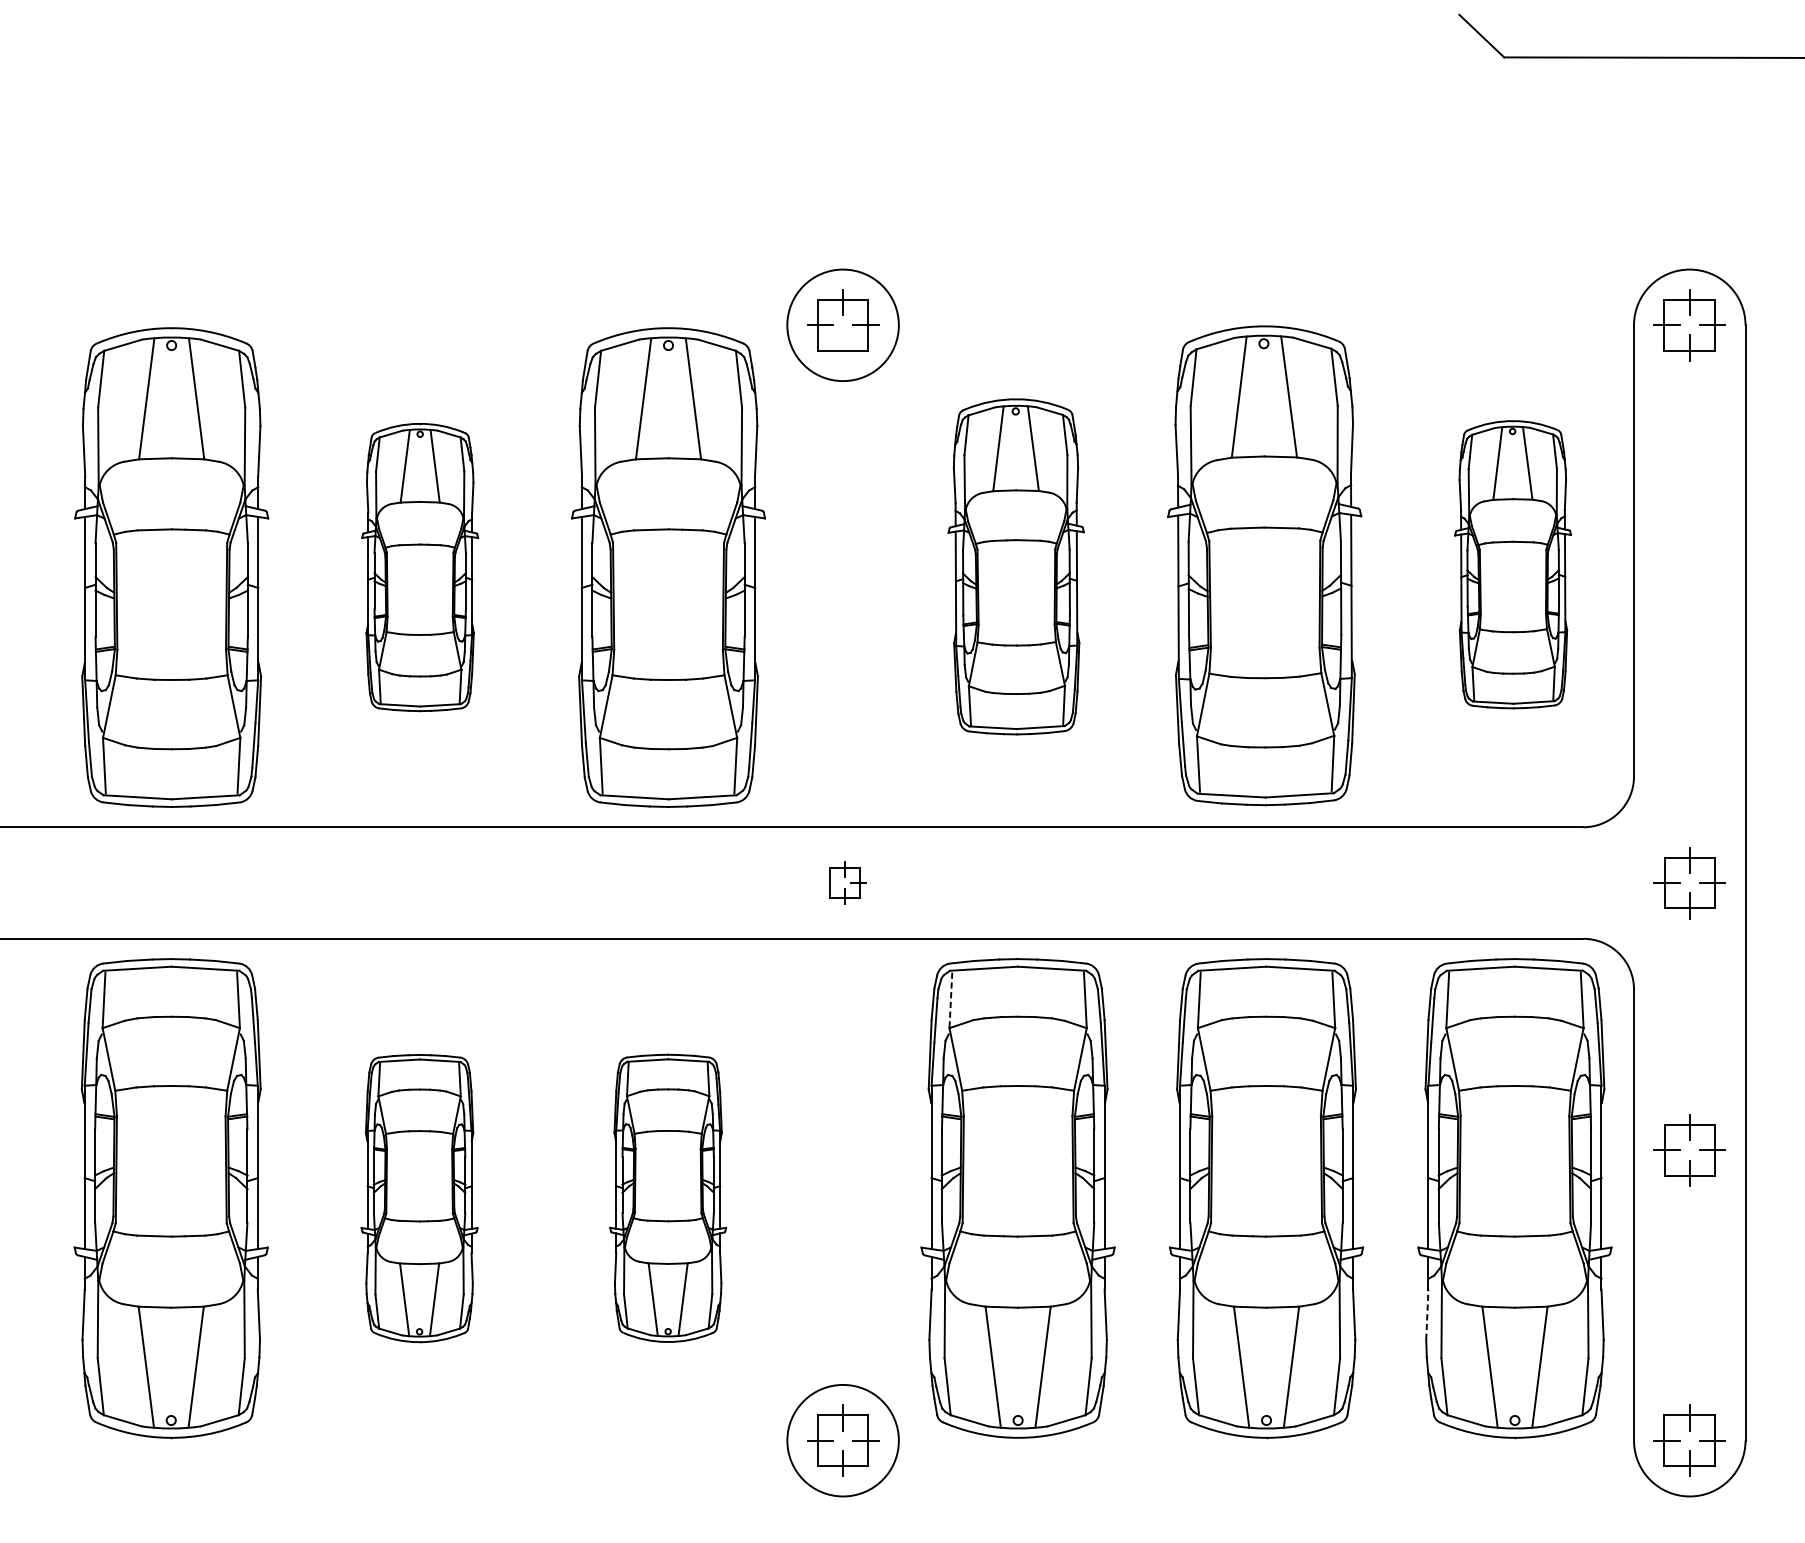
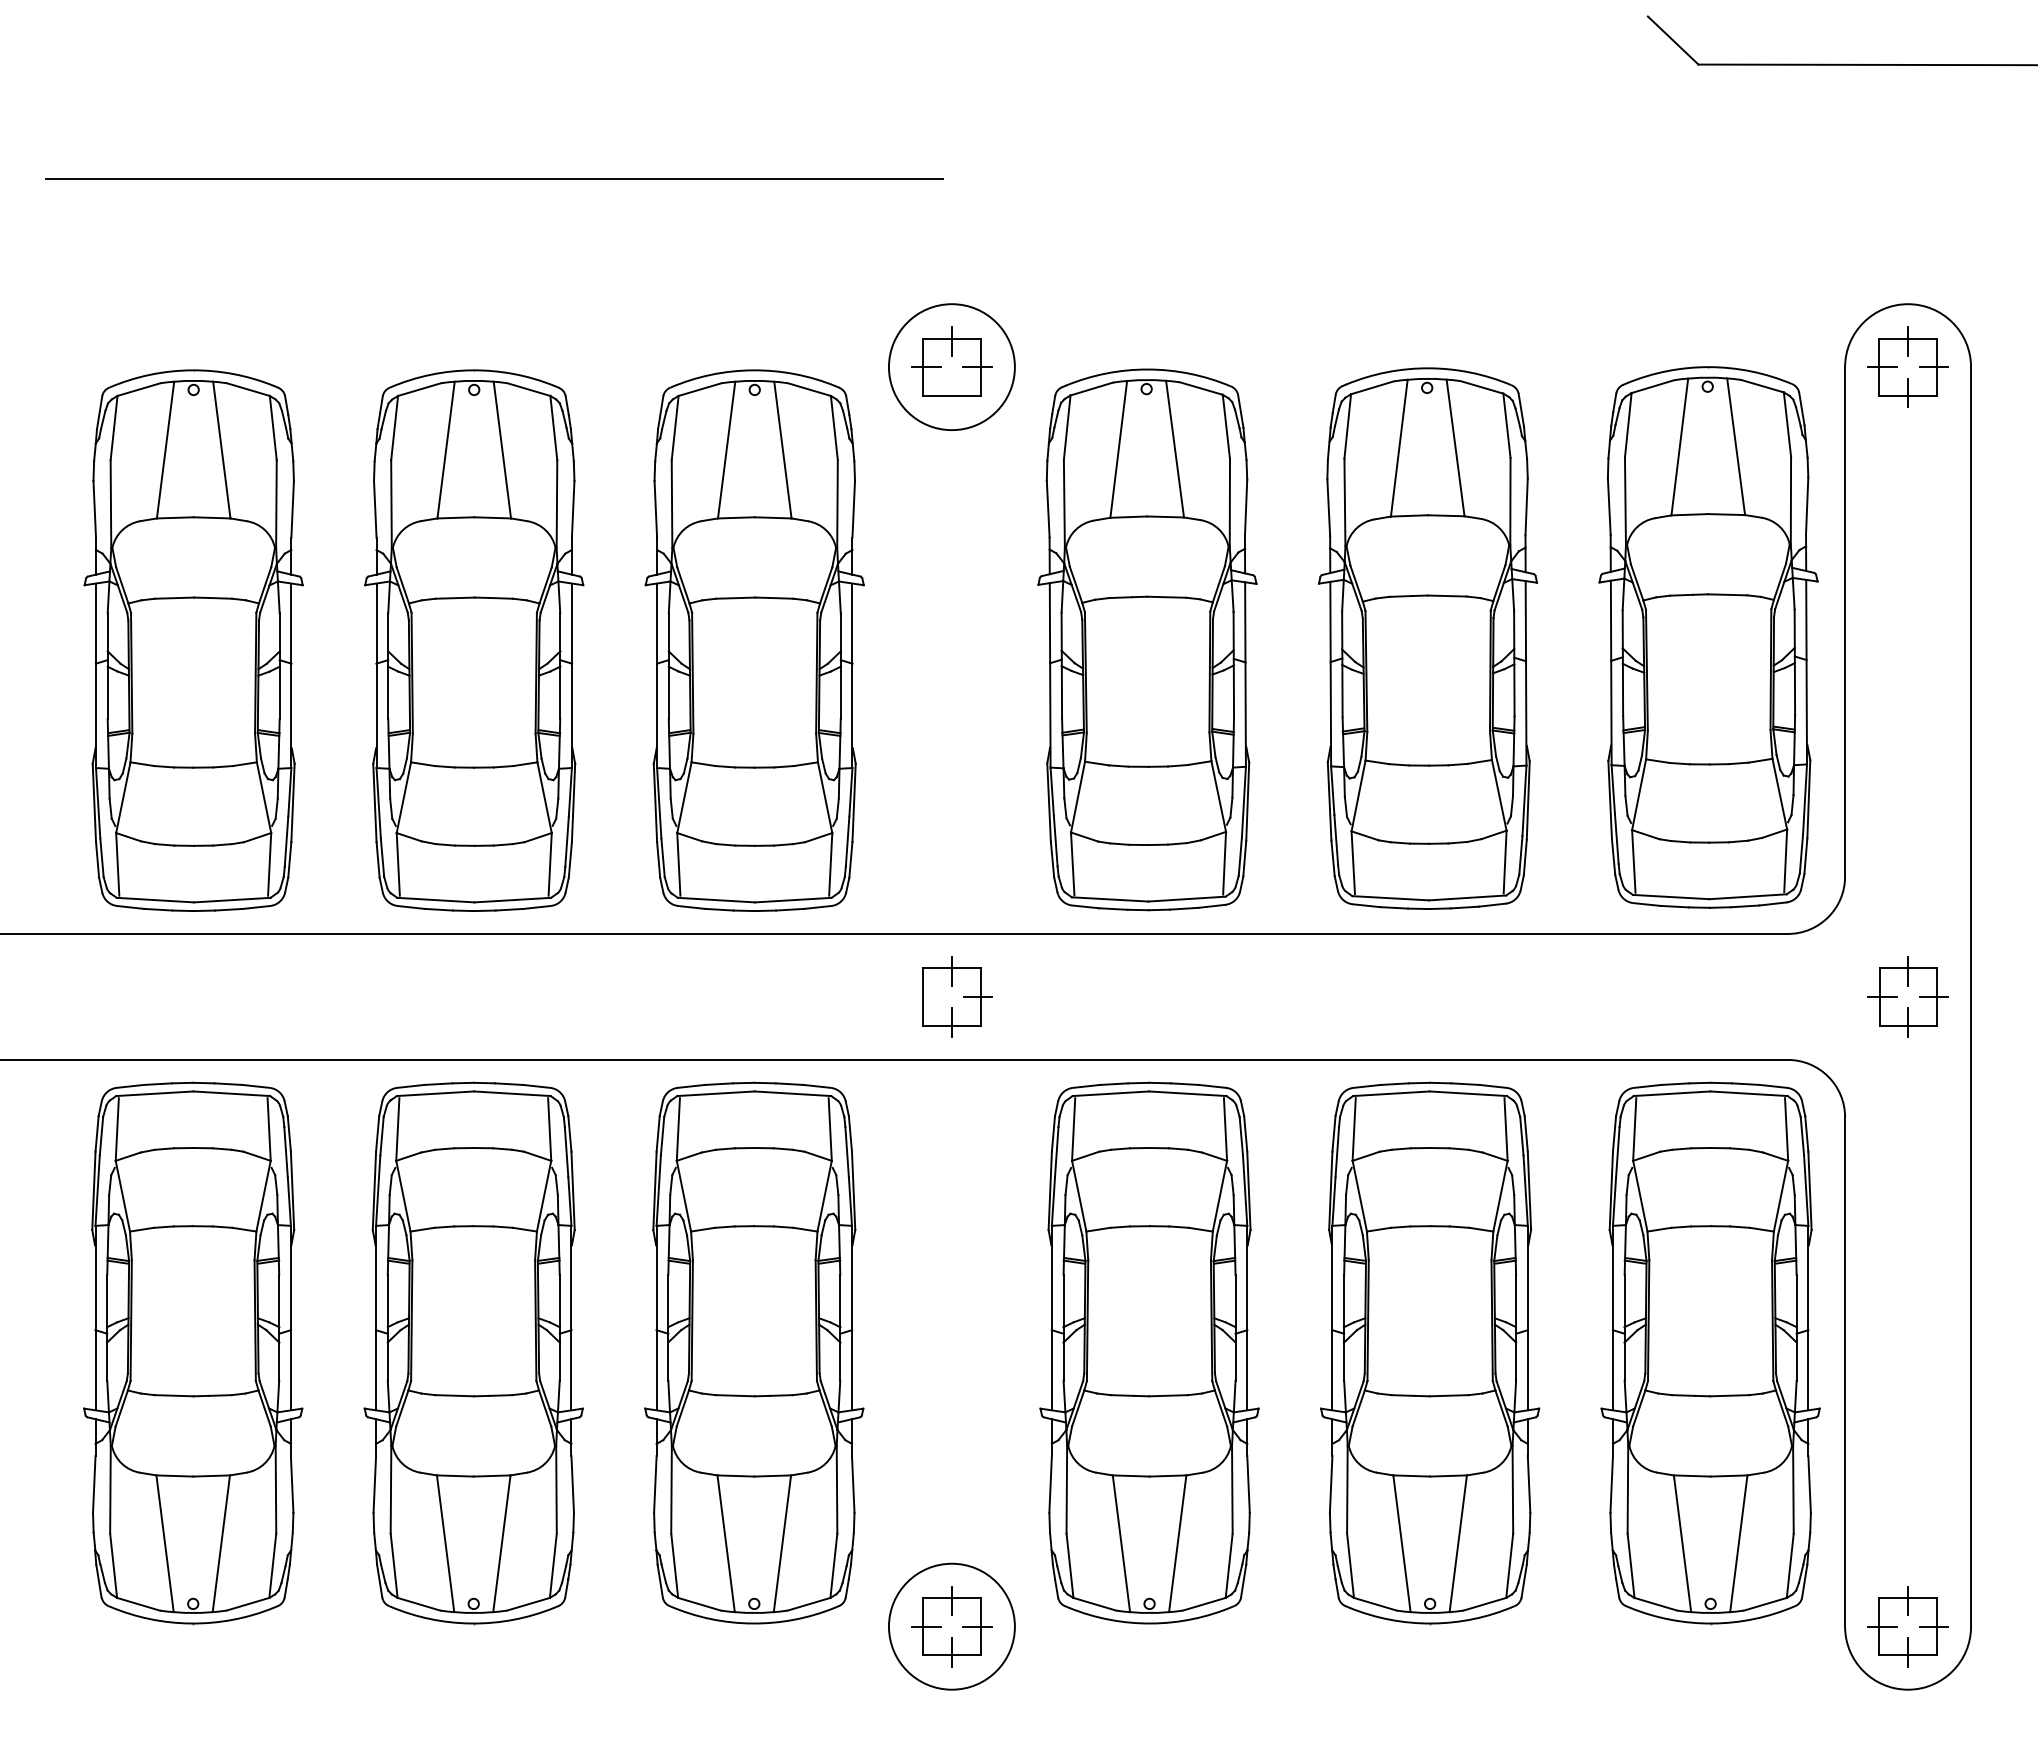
line: (438, 158) -> (494, 178), added
part: (1513, 564) -> (1708, 637), size x1.67
part: (1016, 566) -> (1147, 639), size x1.43
part: (420, 567) -> (474, 640), size x1.67
part: (848, 882) -> (957, 996), size x1.67
line: (950, 1001) -> (1073, 1130), dashed -> solid
part: (1689, 1150) -> (1907, 1298), removed
part: (668, 1197) -> (754, 1352), size x1.67
part: (419, 1198) -> (473, 1353), size x1.67
line: (1427, 1313) -> (1611, 1483), dashed -> solid

